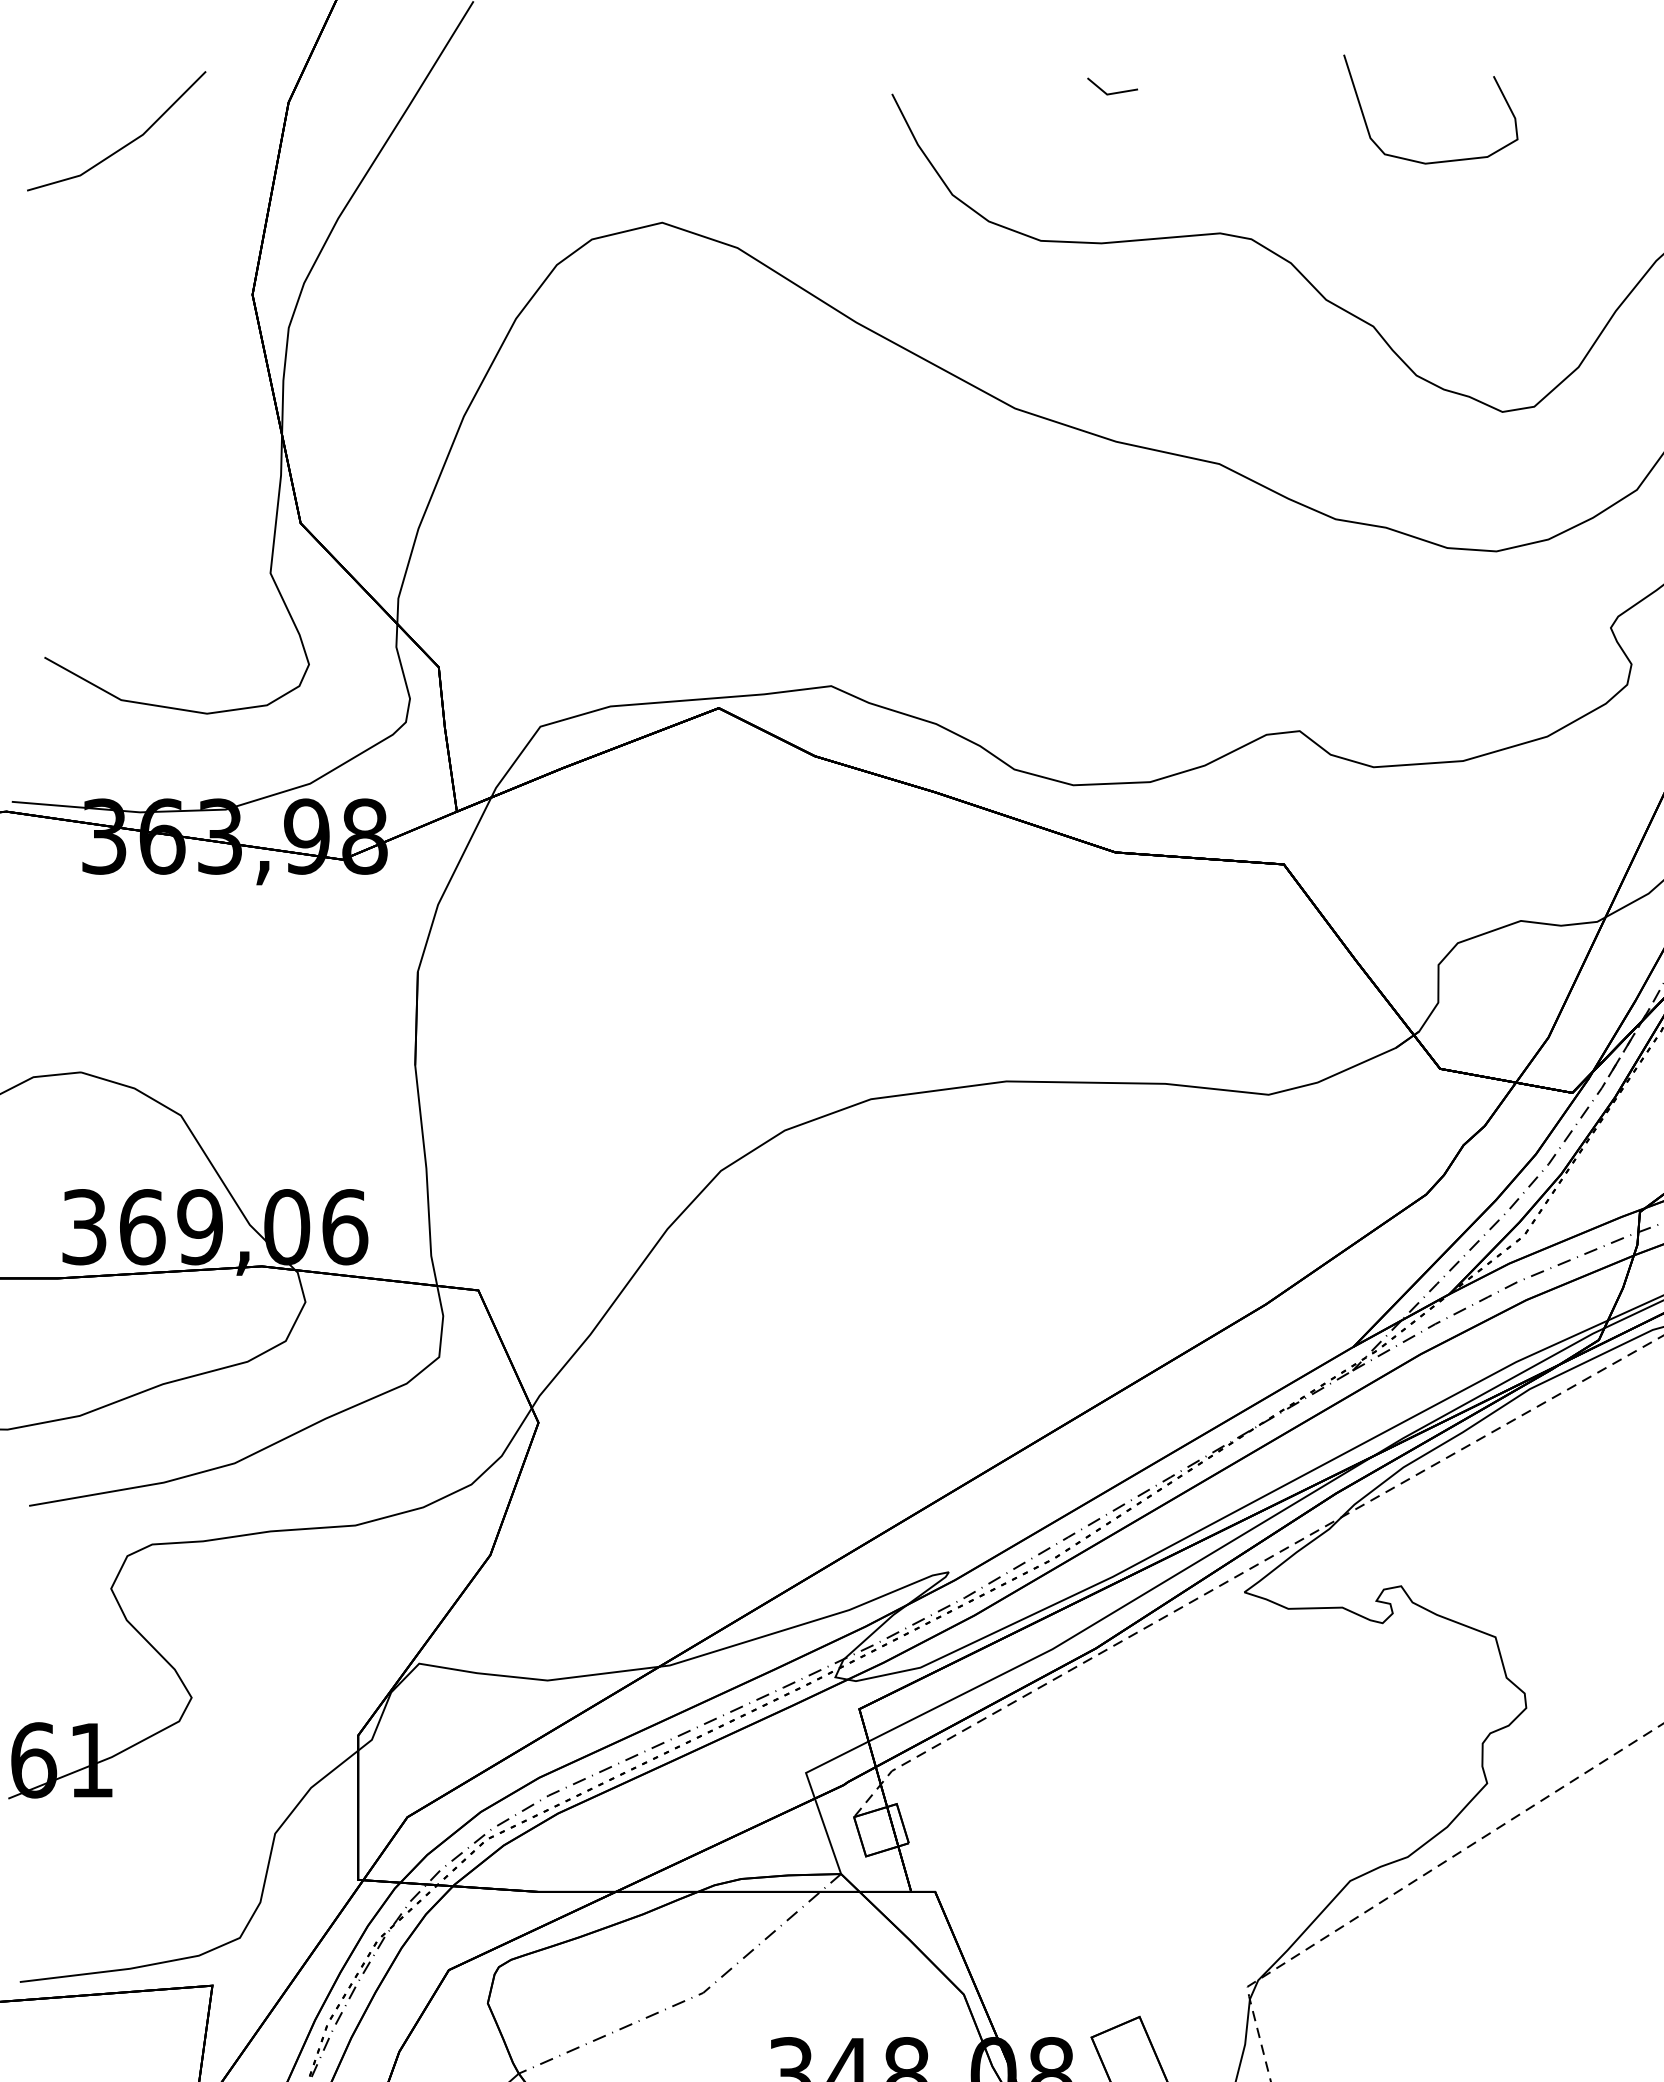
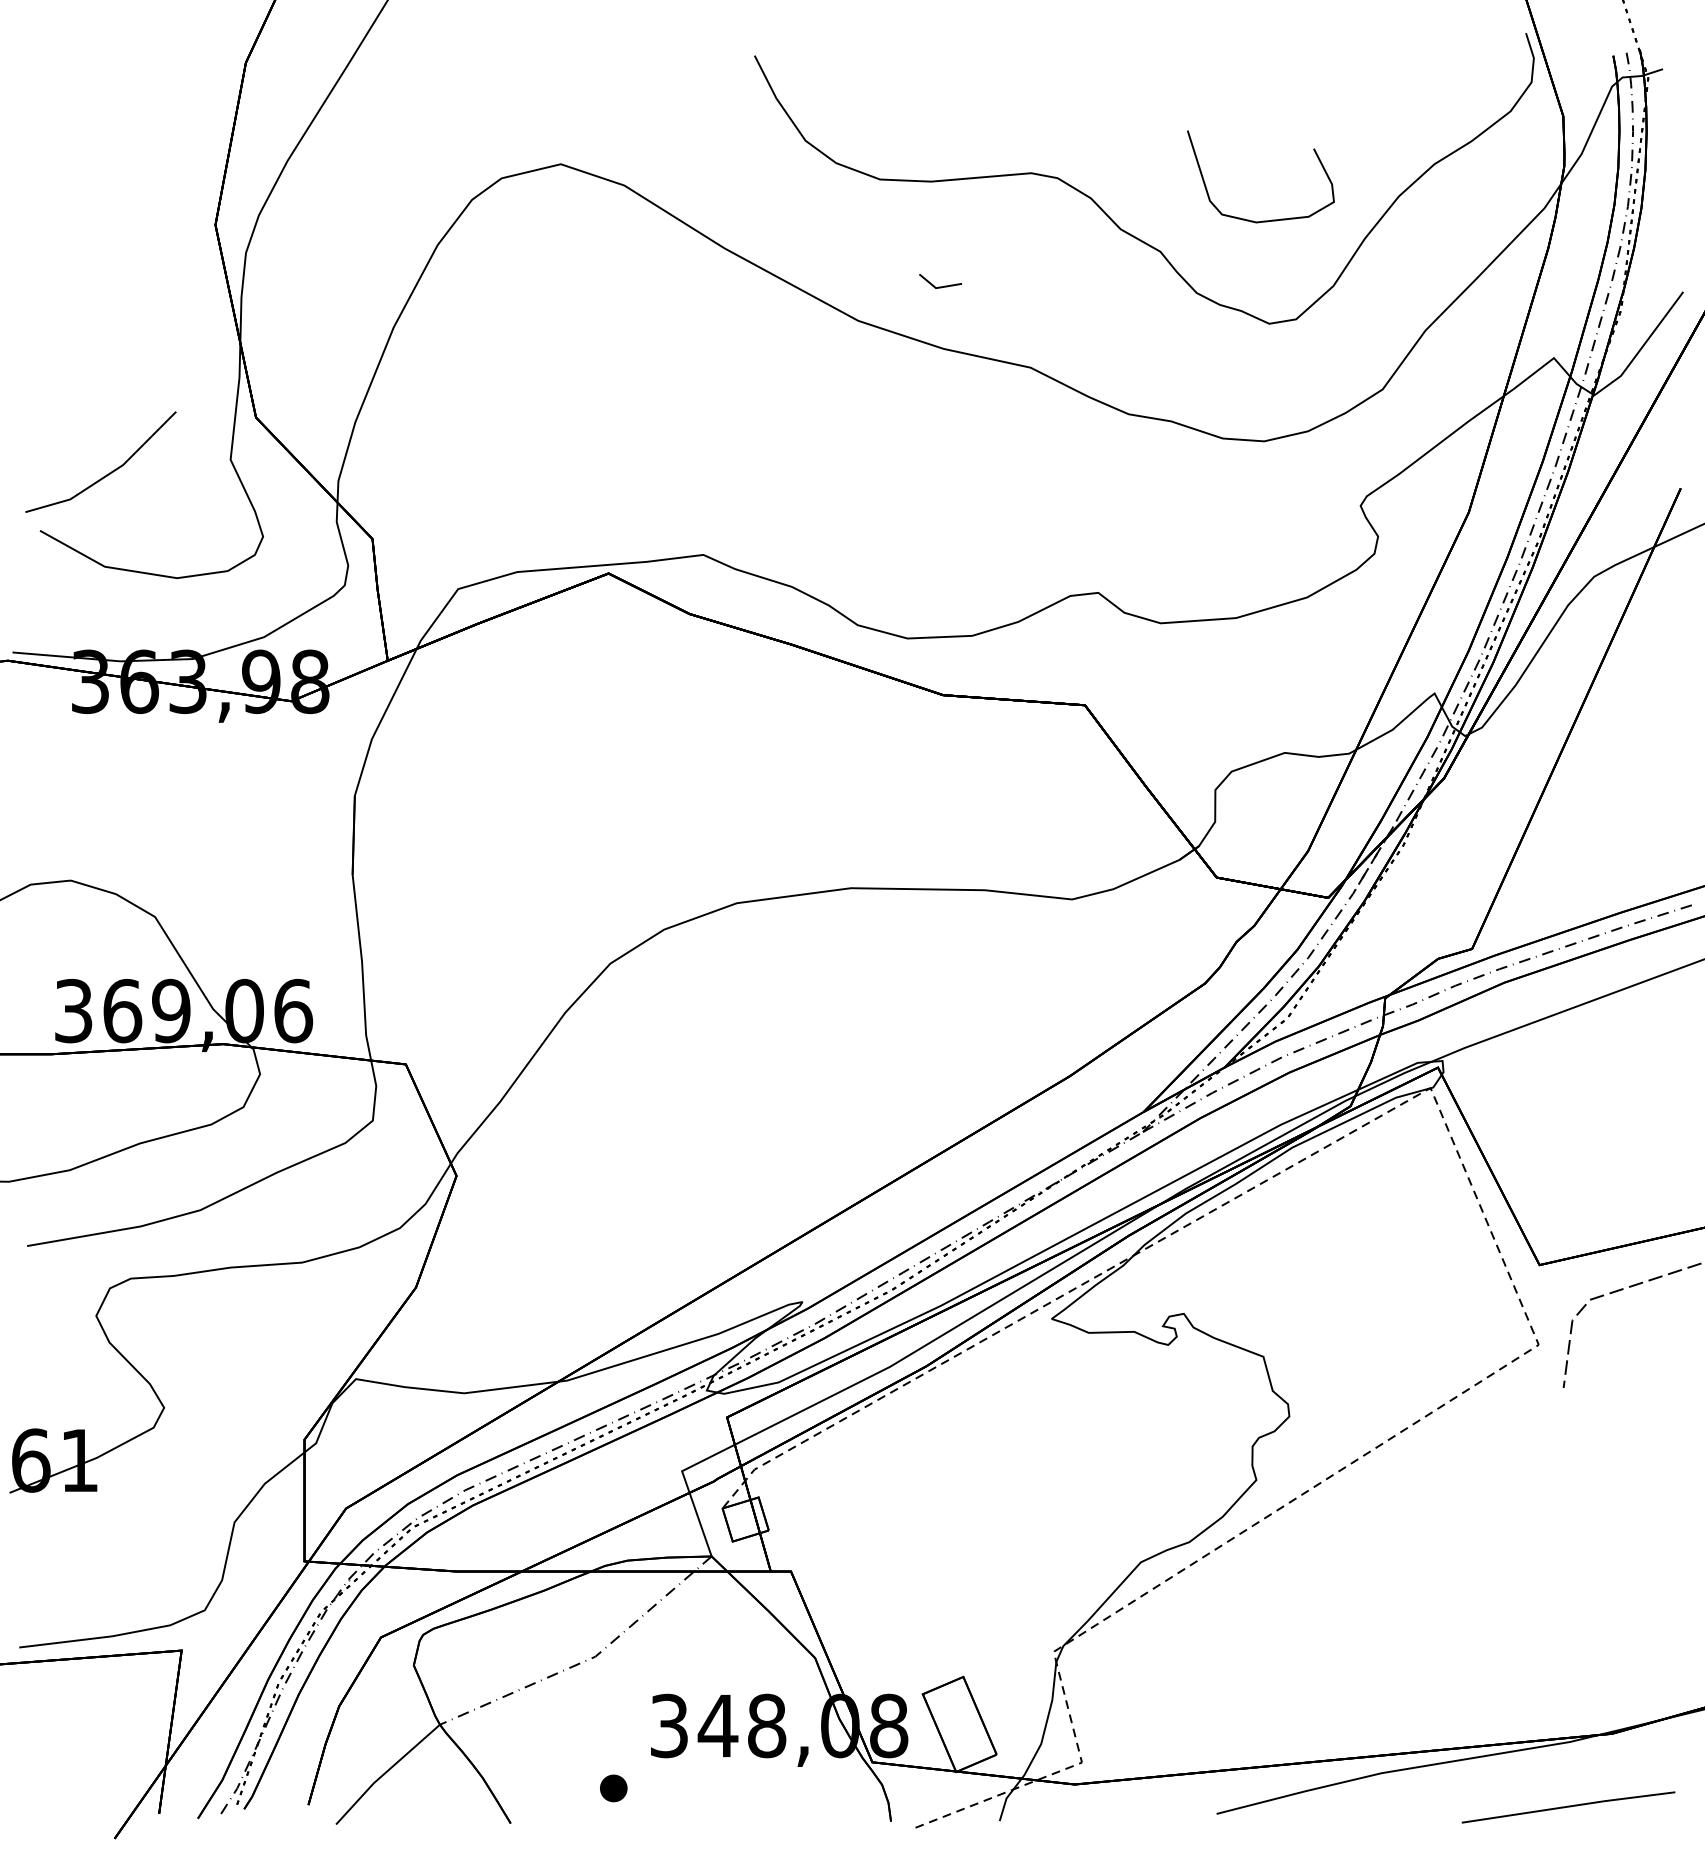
line: (1112, 92) -> (940, 286), moved
line: (126, 143) -> (109, 472), moved
curve: (1432, 161) -> (1262, 220), moved

